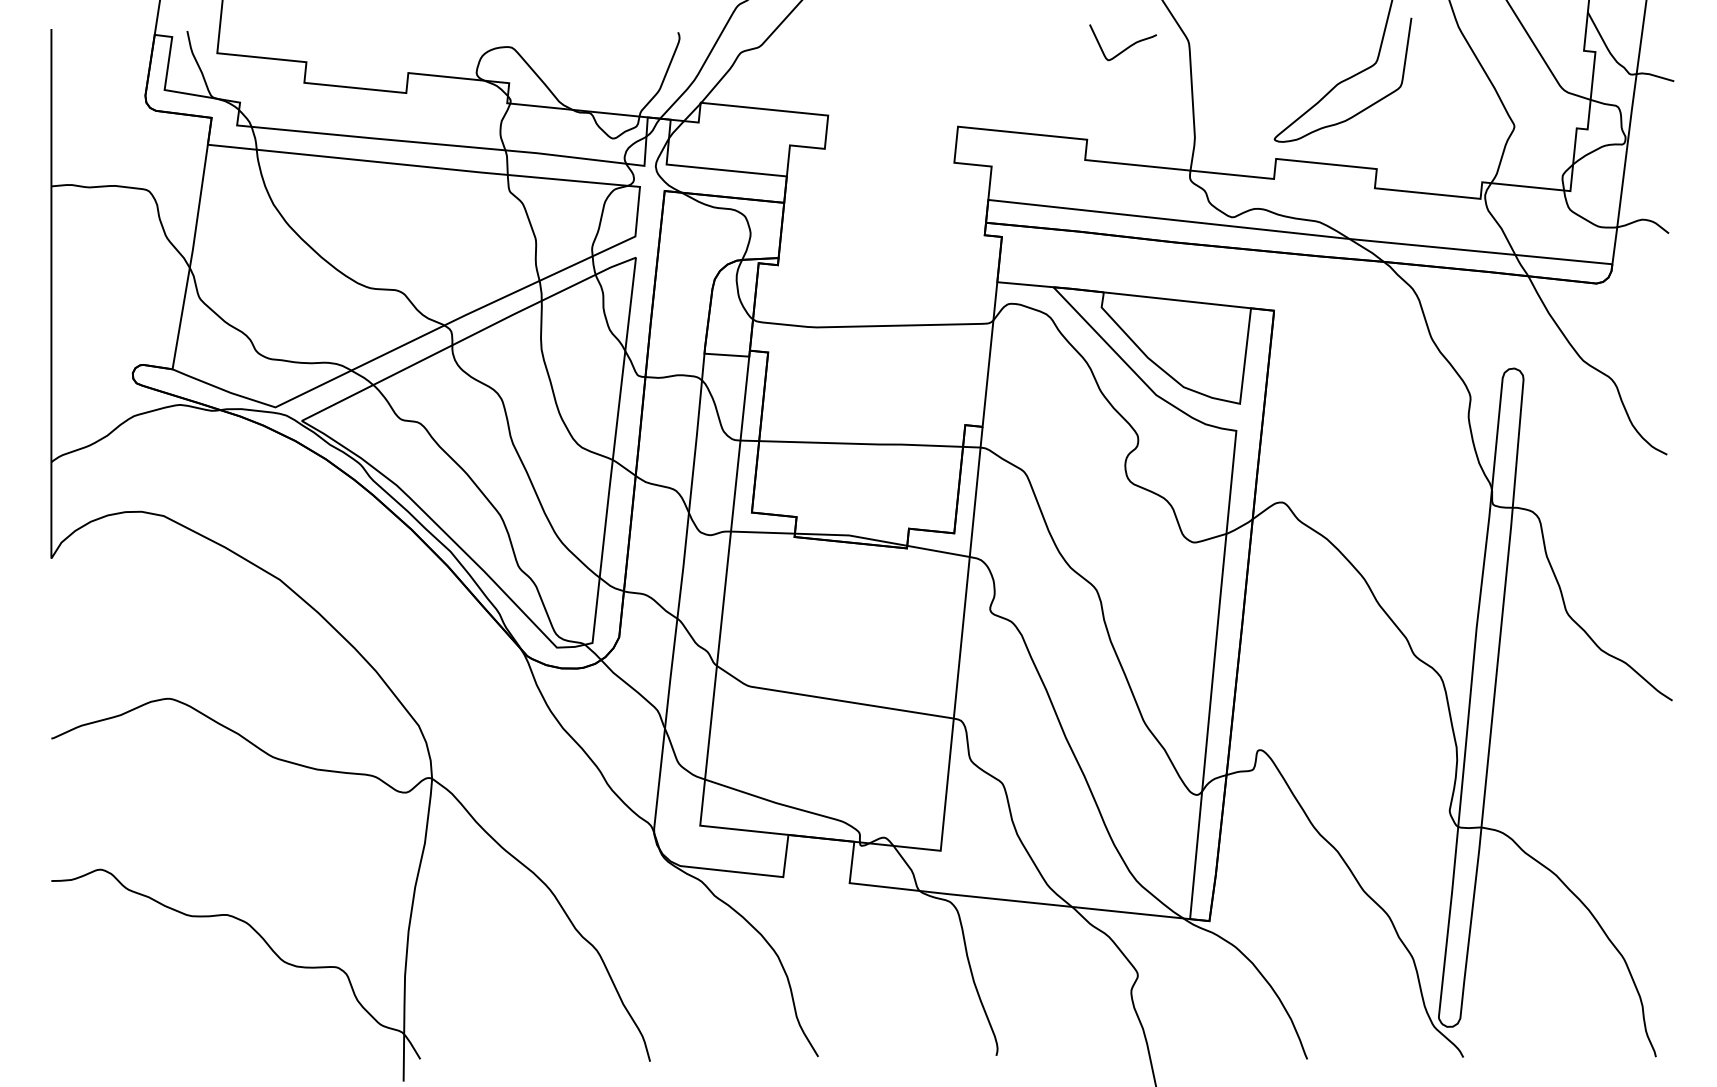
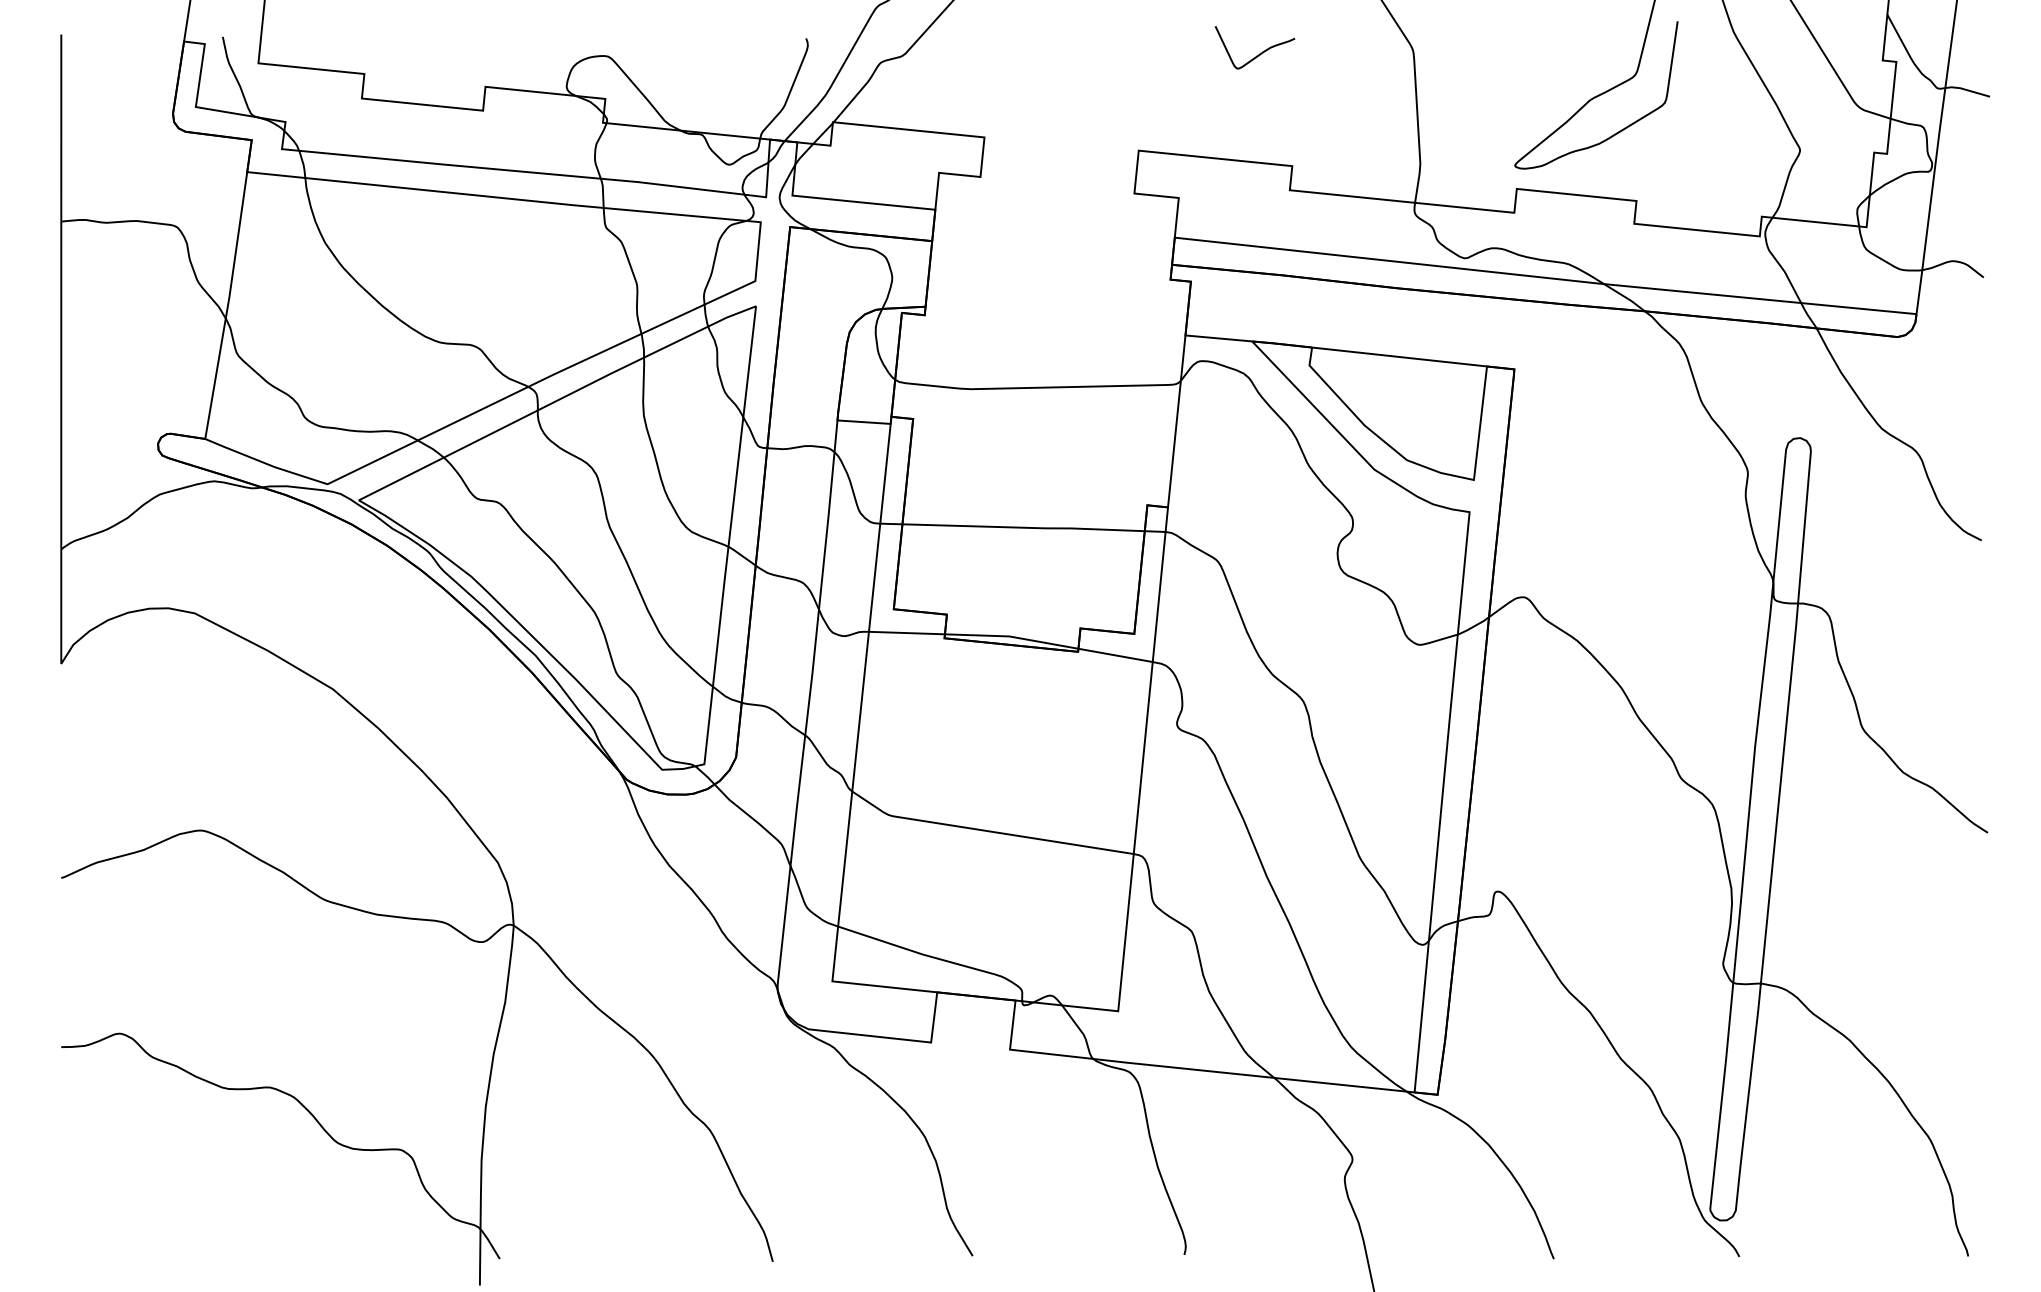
curve: (1126, 47) -> (1259, 53), moved

